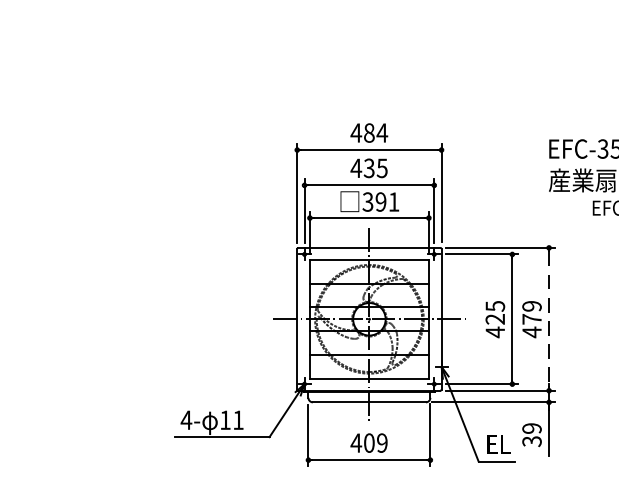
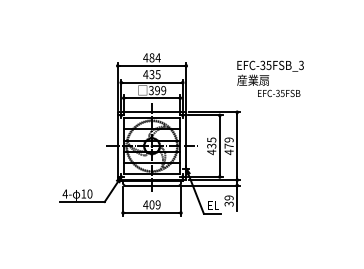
text: (393, 201) -> (163, 90), 391 -> 399
text: (496, 317) -> (212, 145), 425 -> 435
line: (549, 319) -> (237, 146), dashed -> solid
text: (237, 419) -> (89, 193), 11 -> 10

